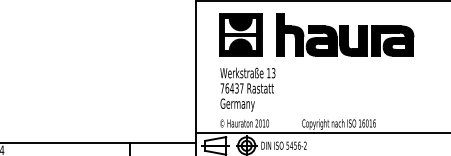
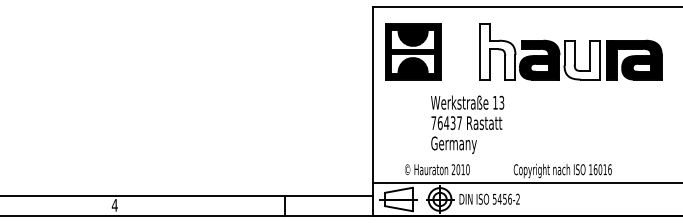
part: (241, 34) -> (413, 51), moved
fill: (289, 34) -> (497, 51), removed
fill: (353, 40) -> (581, 59), removed
text: (247, 89) -> (467, 124), moved

